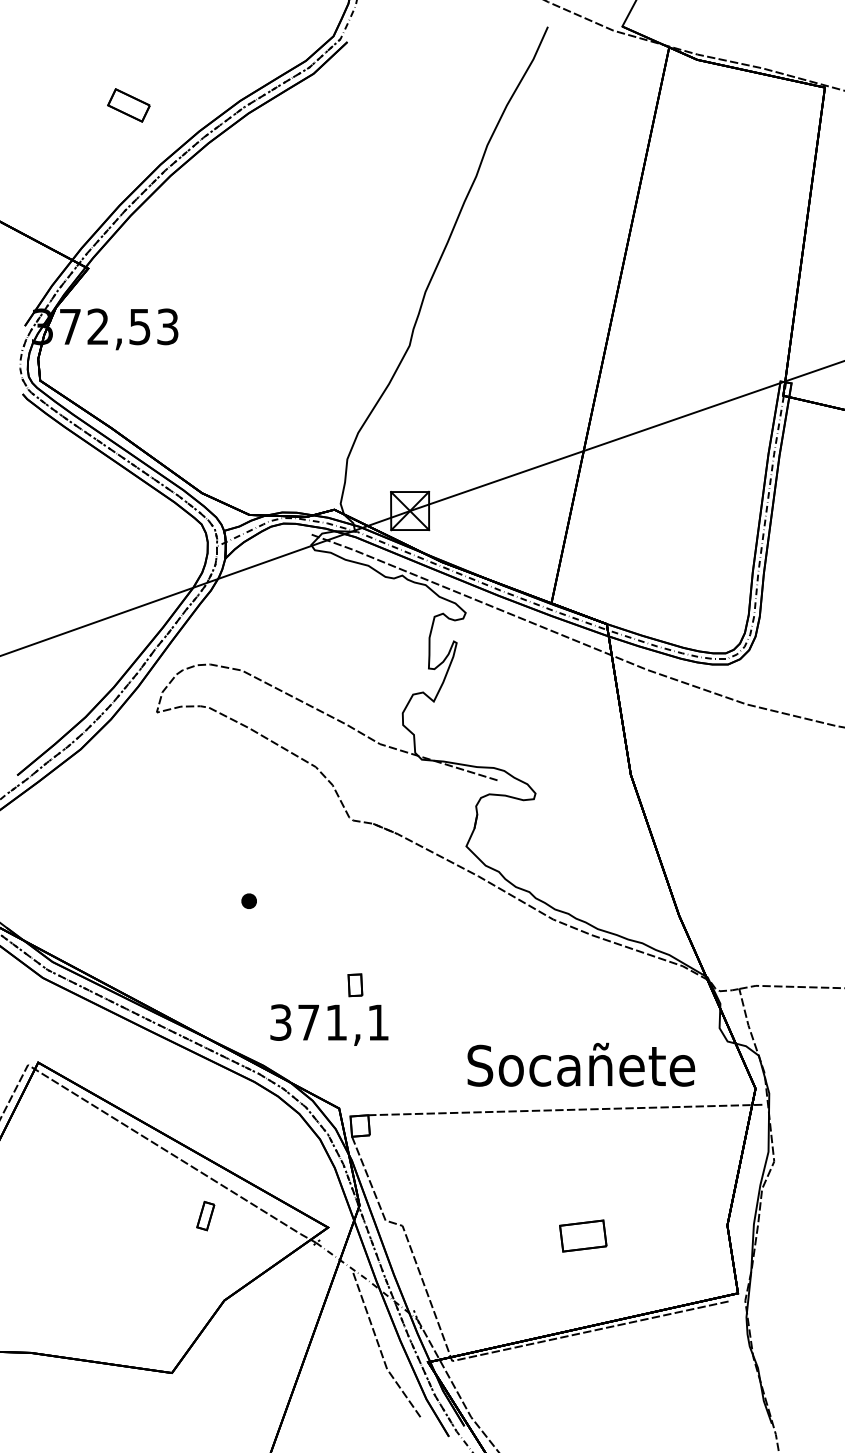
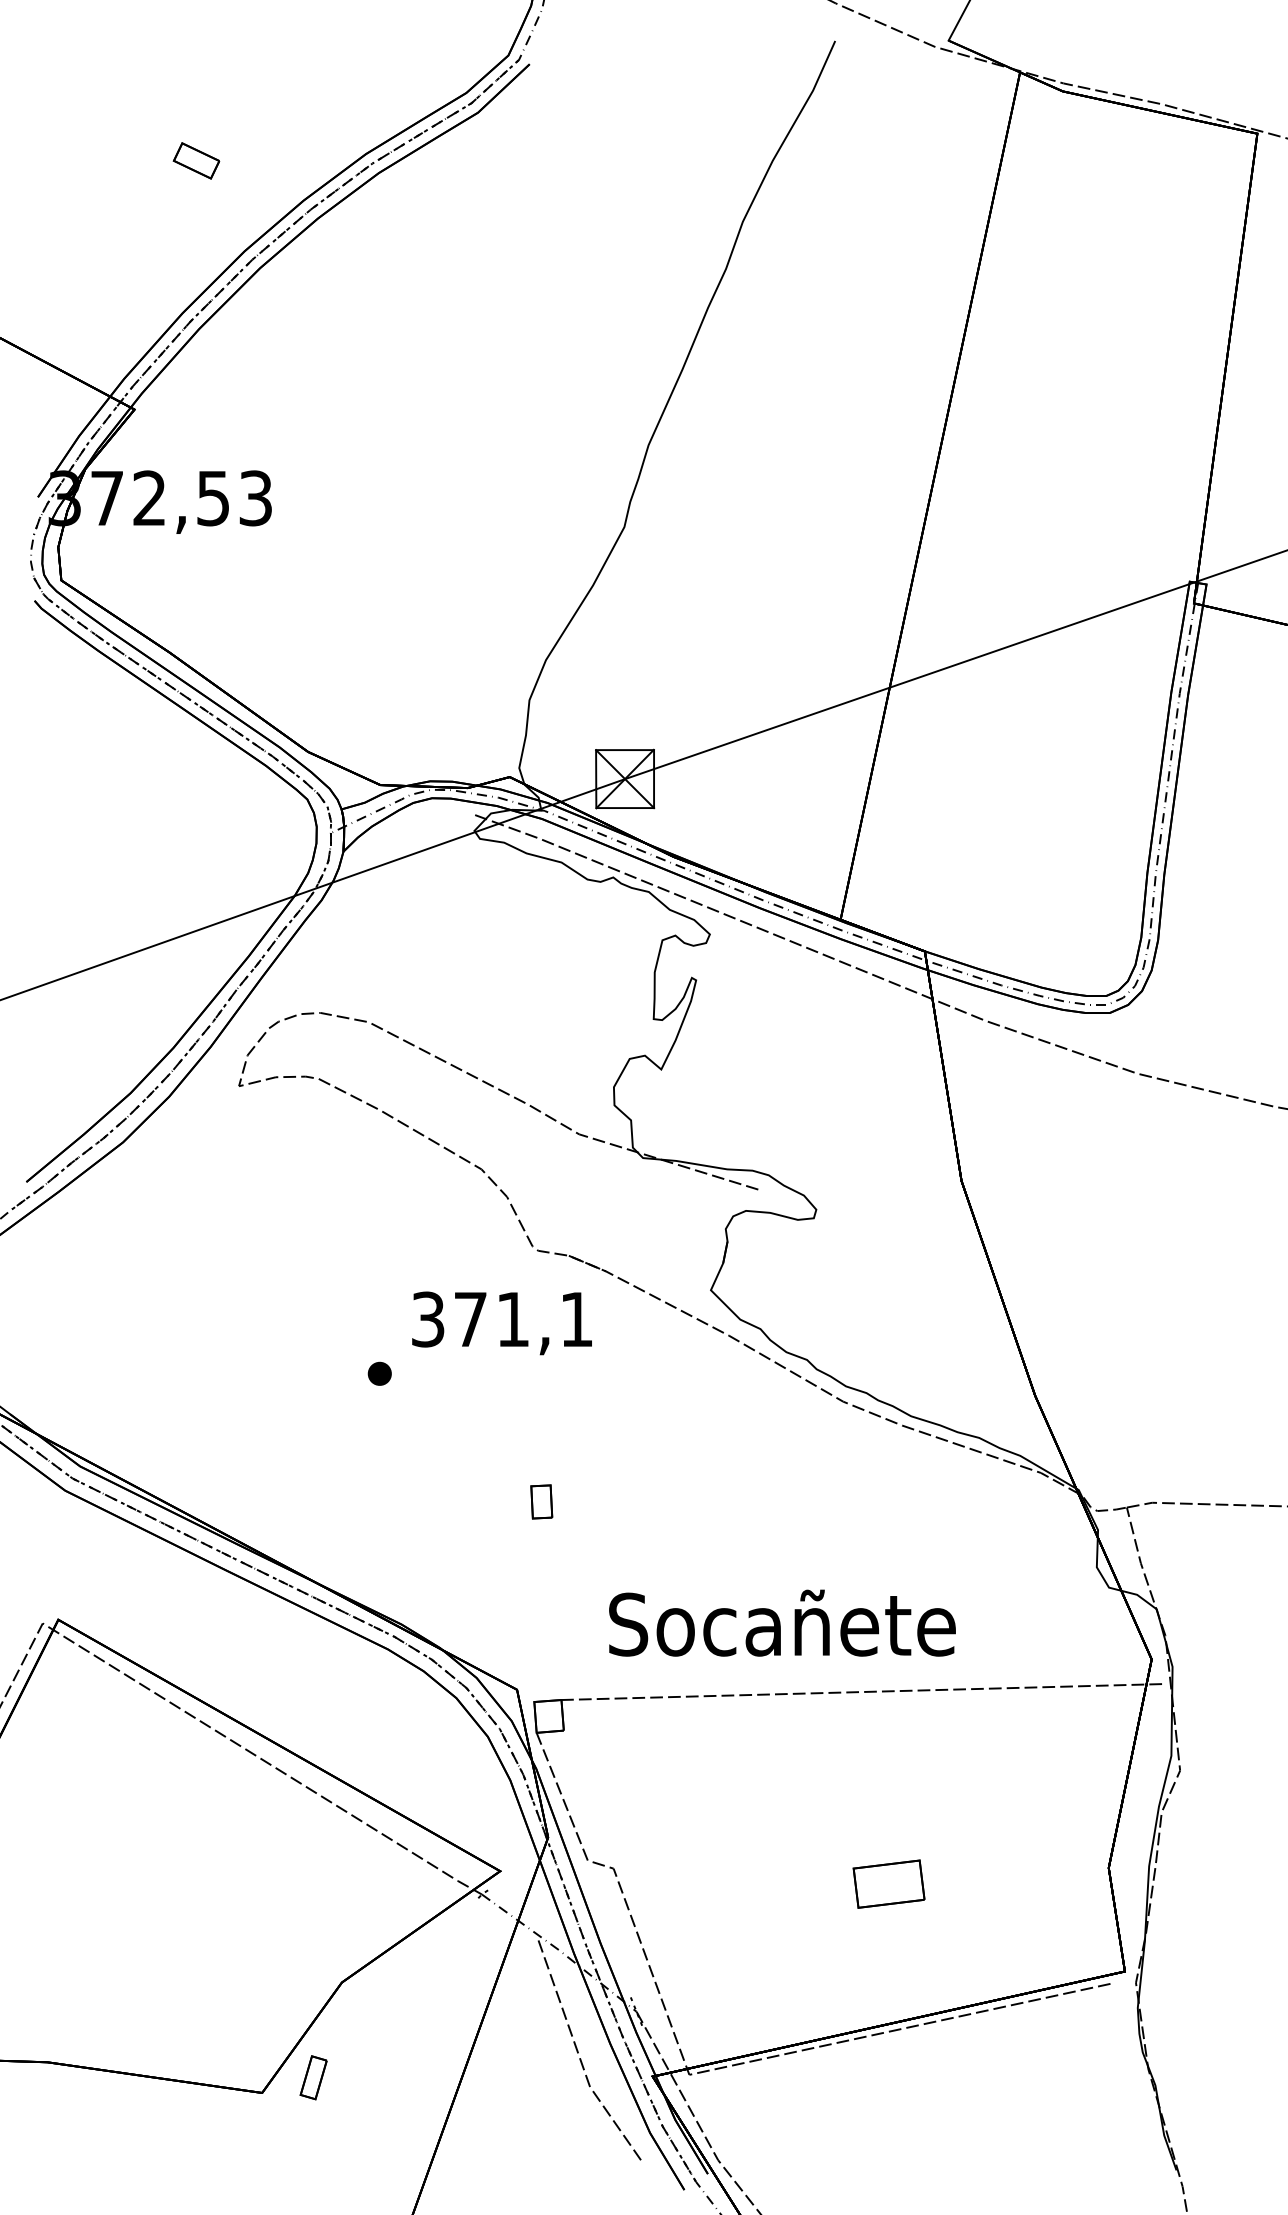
part: (128, 105) -> (195, 160), size x0.71
text: (329, 1024) -> (502, 1322), moved
text: (581, 1064) -> (782, 1622), moved
part: (205, 1215) -> (313, 2076), moved

